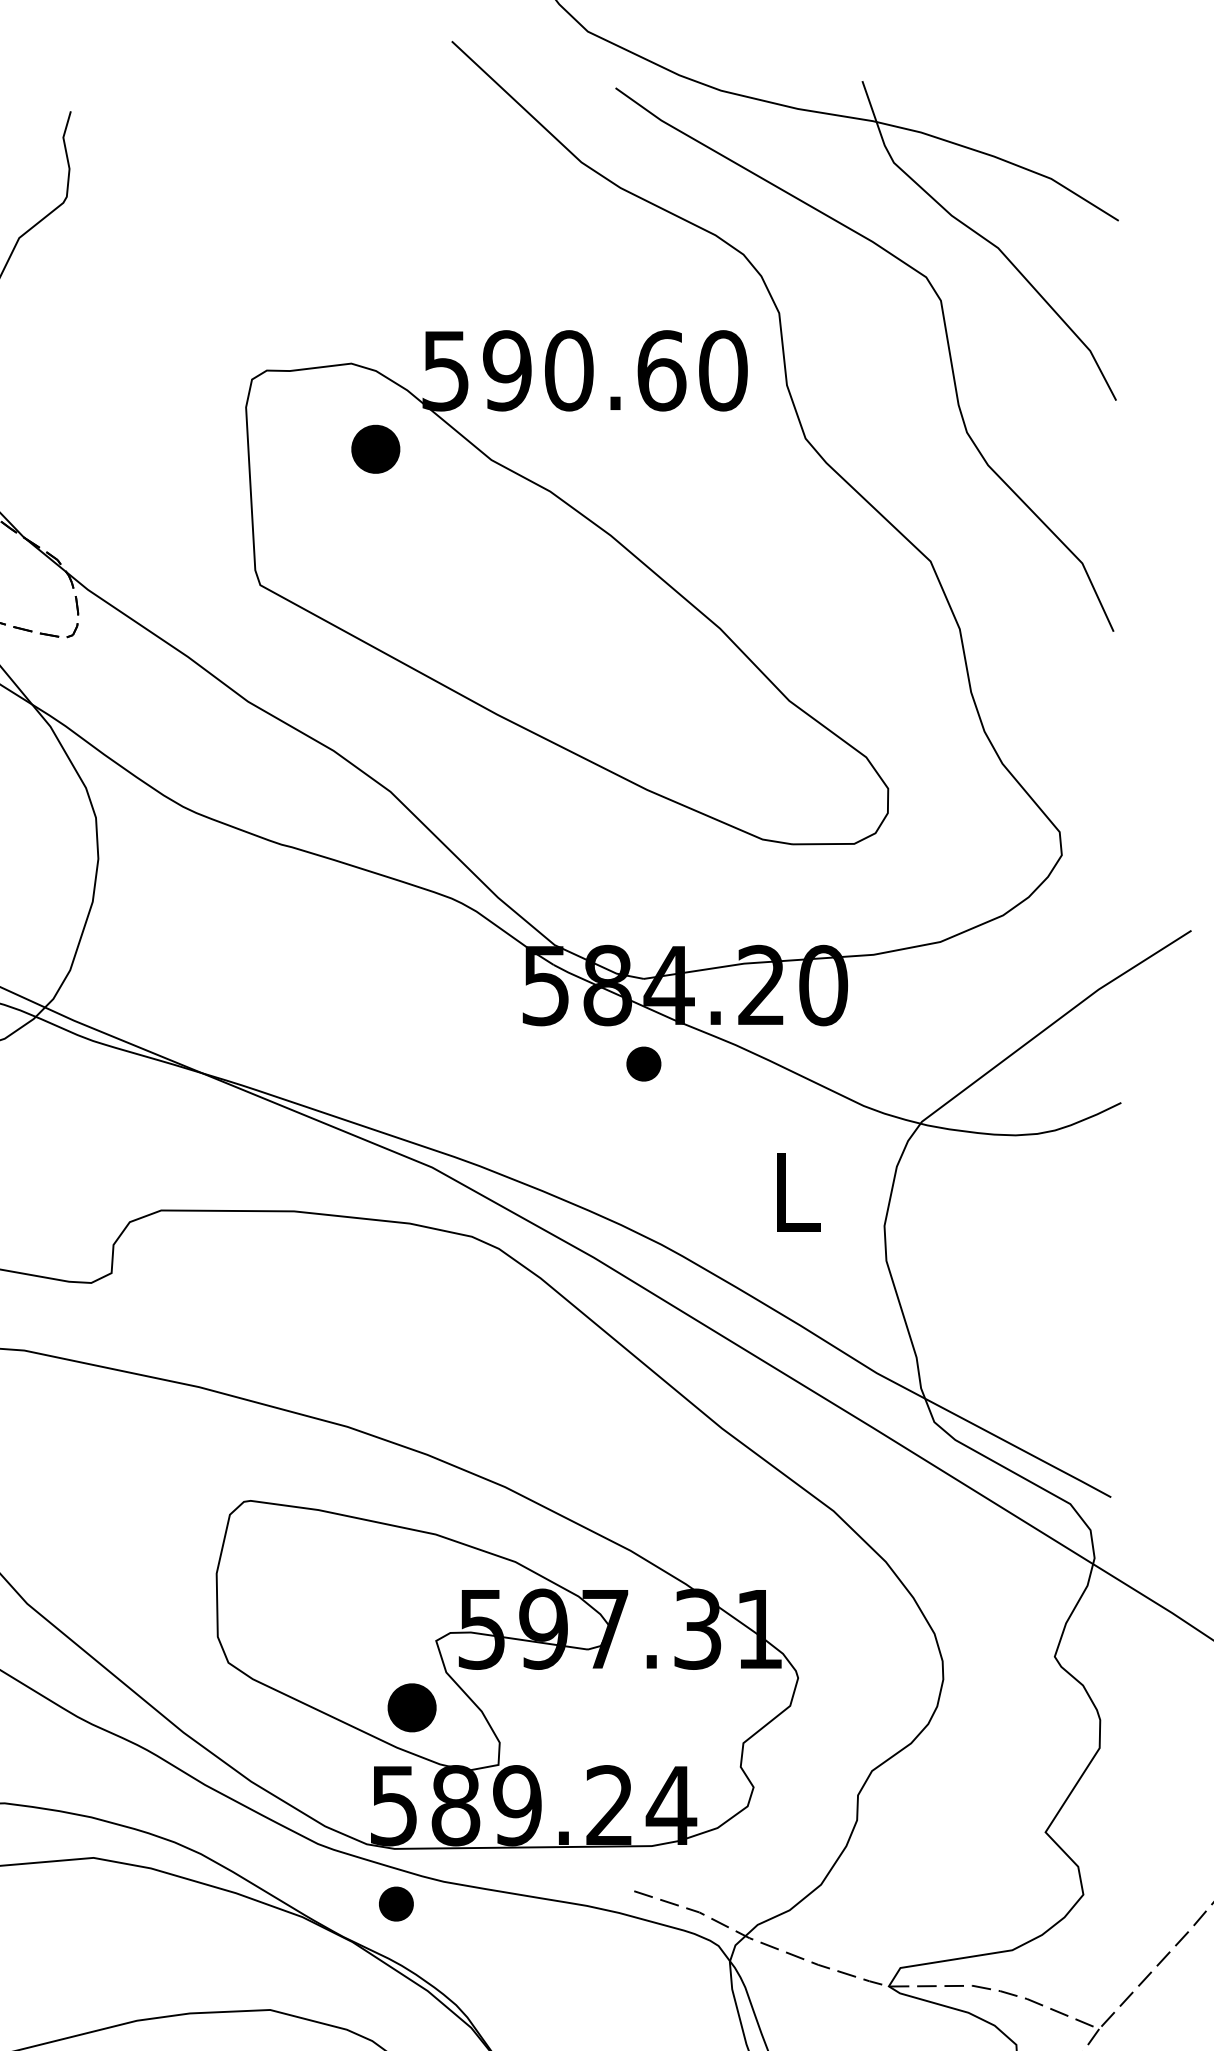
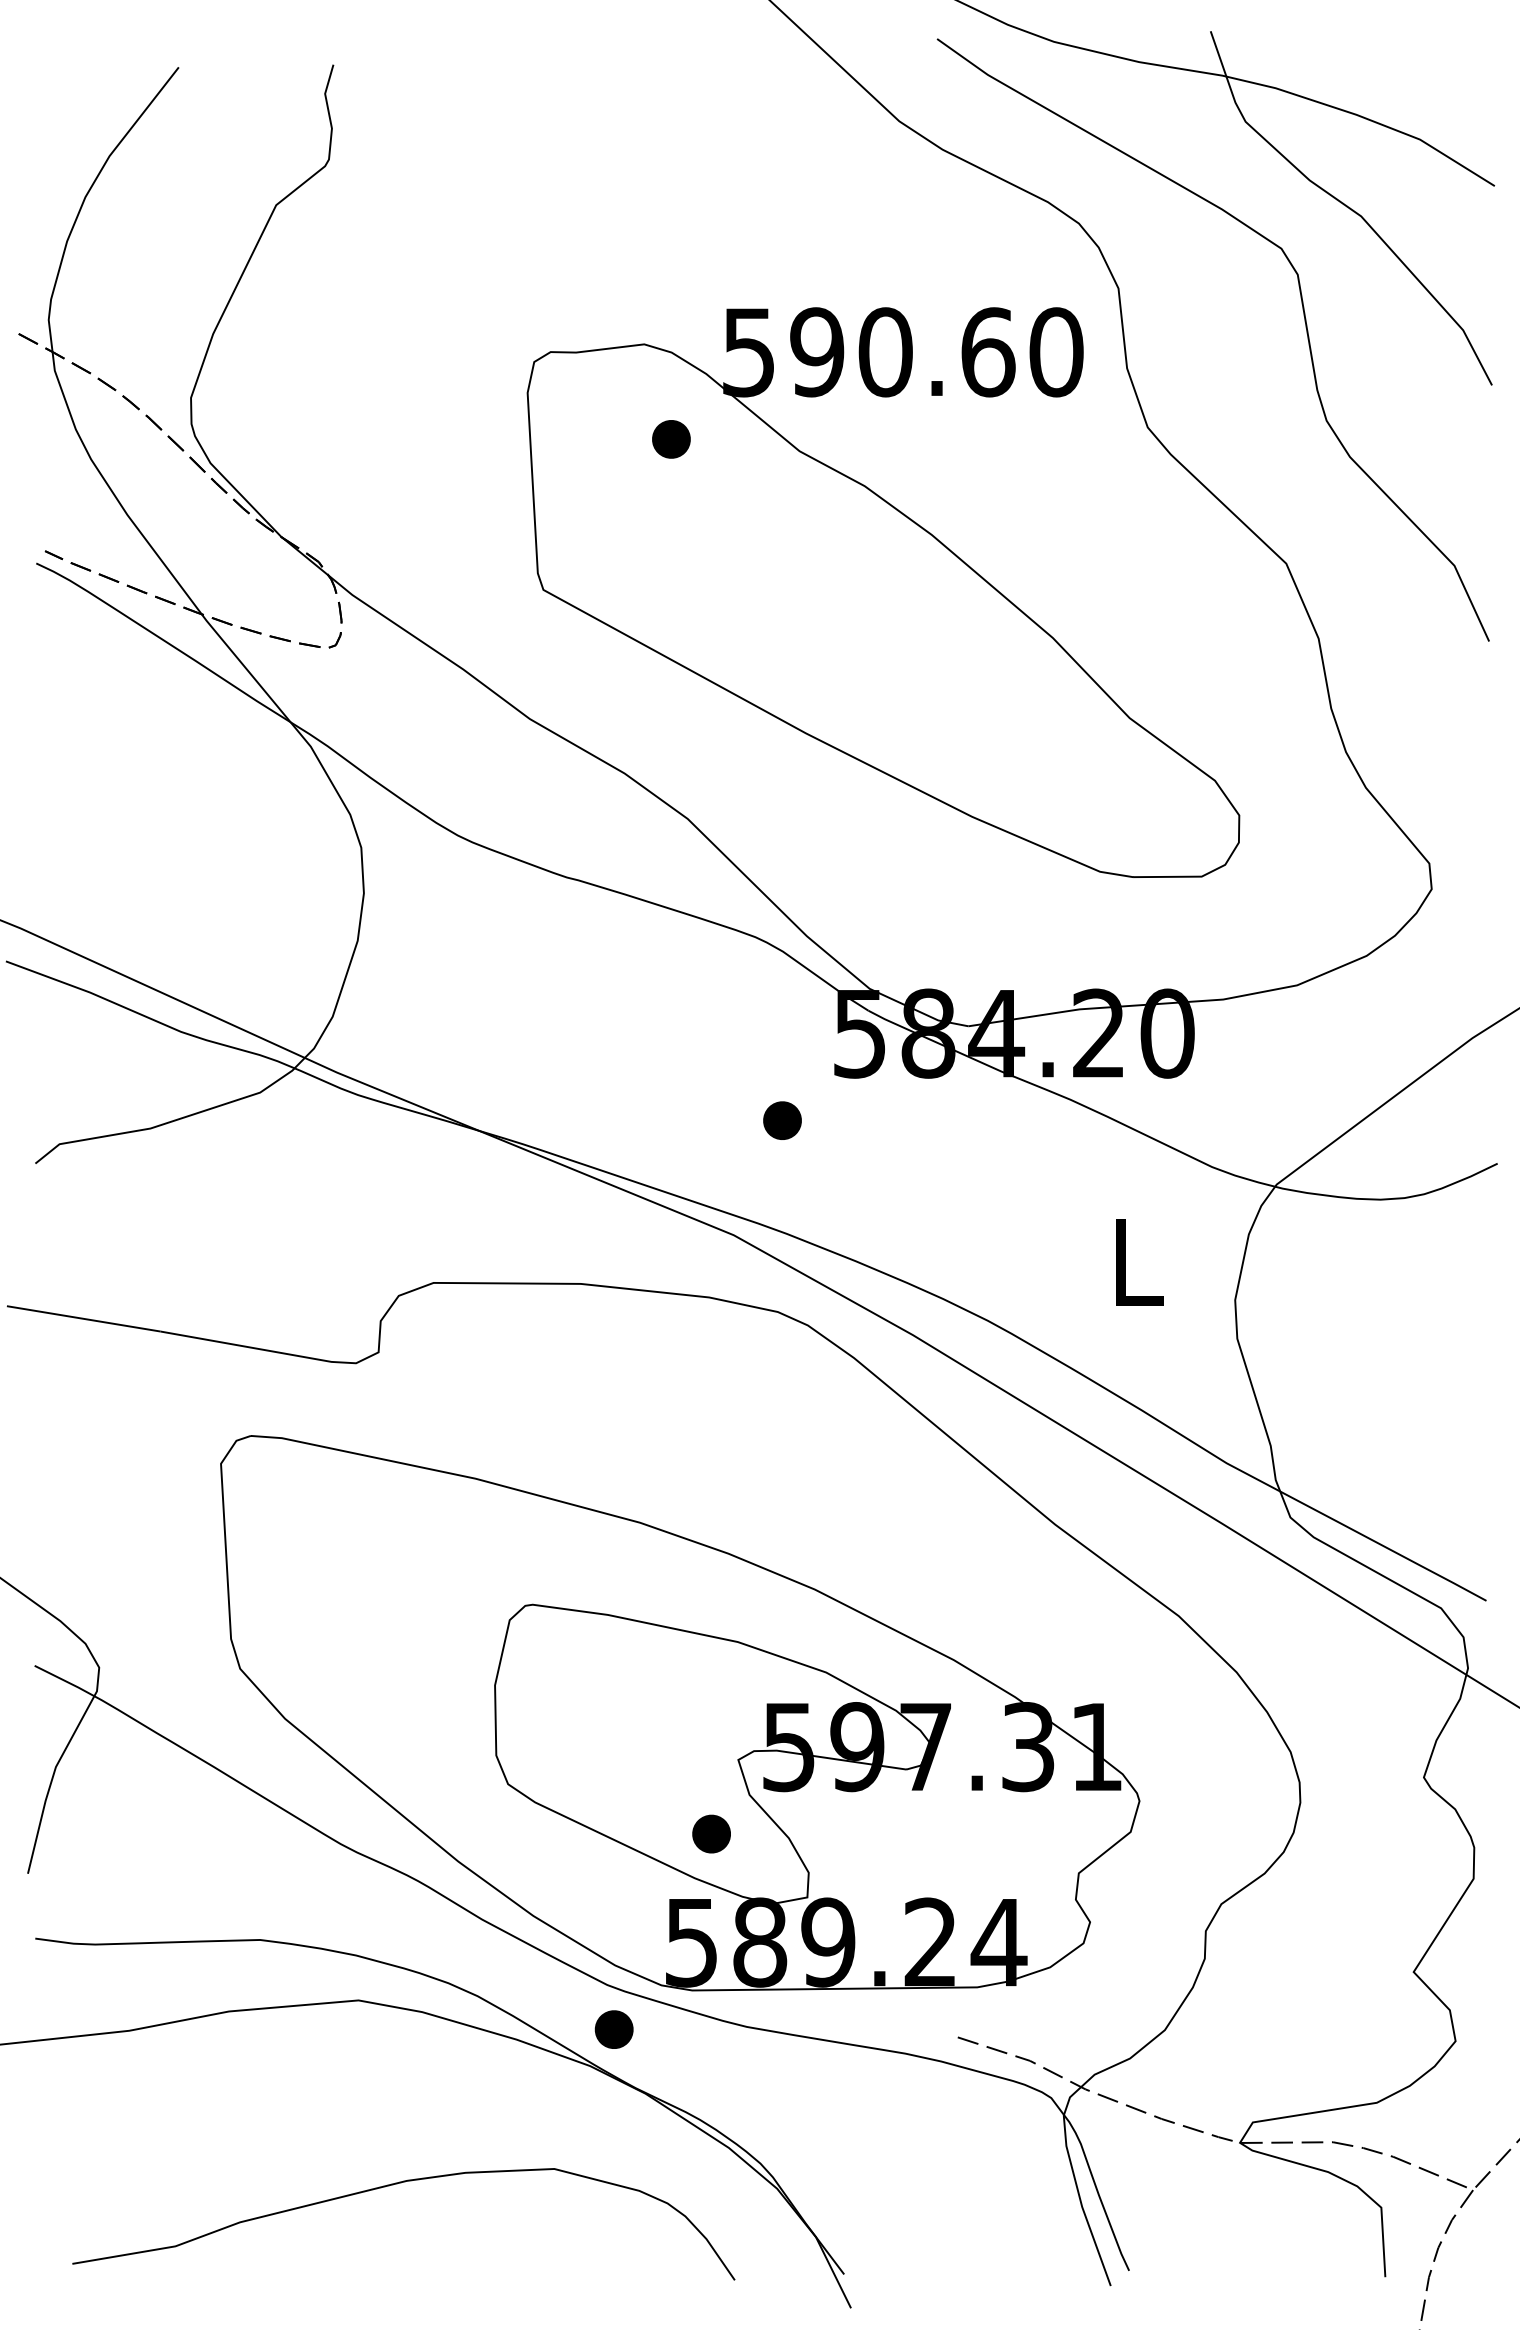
part: (375, 449) -> (671, 439), size x0.71
part: (643, 1063) -> (782, 1120), moved
part: (411, 1707) -> (711, 1833), size x0.71
part: (395, 1903) -> (613, 2029), moved

